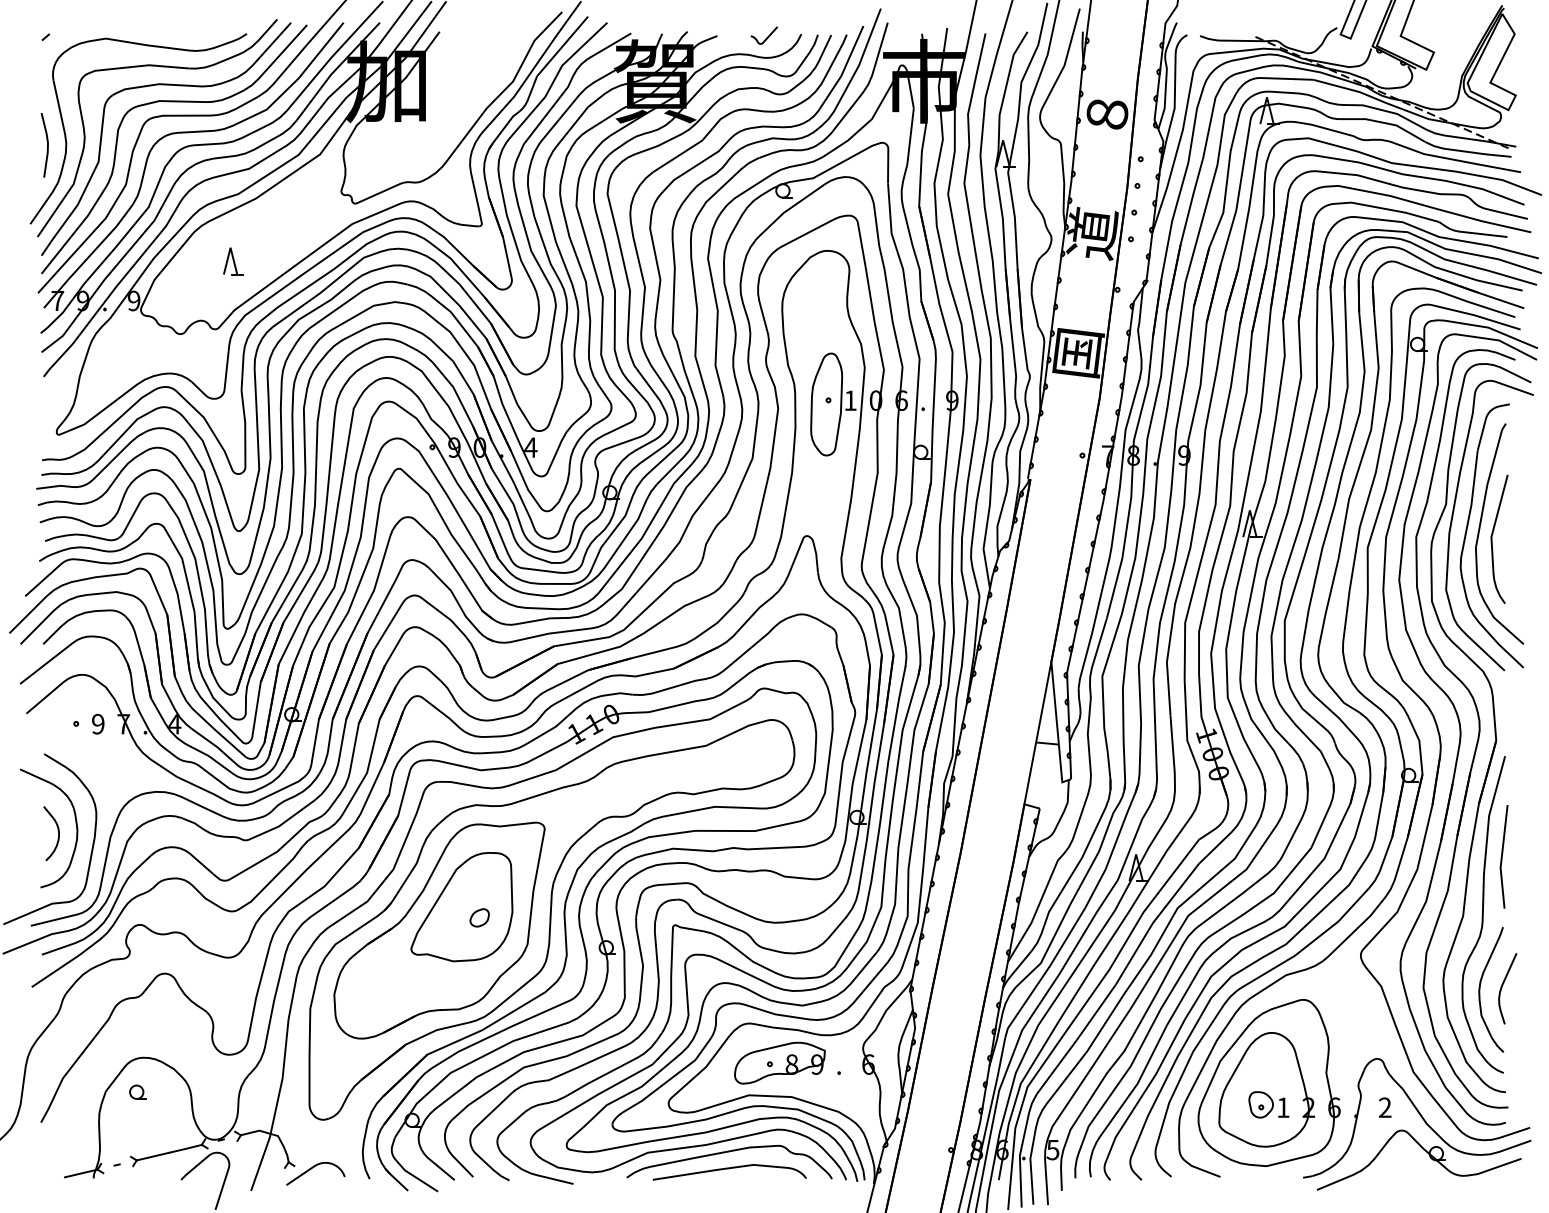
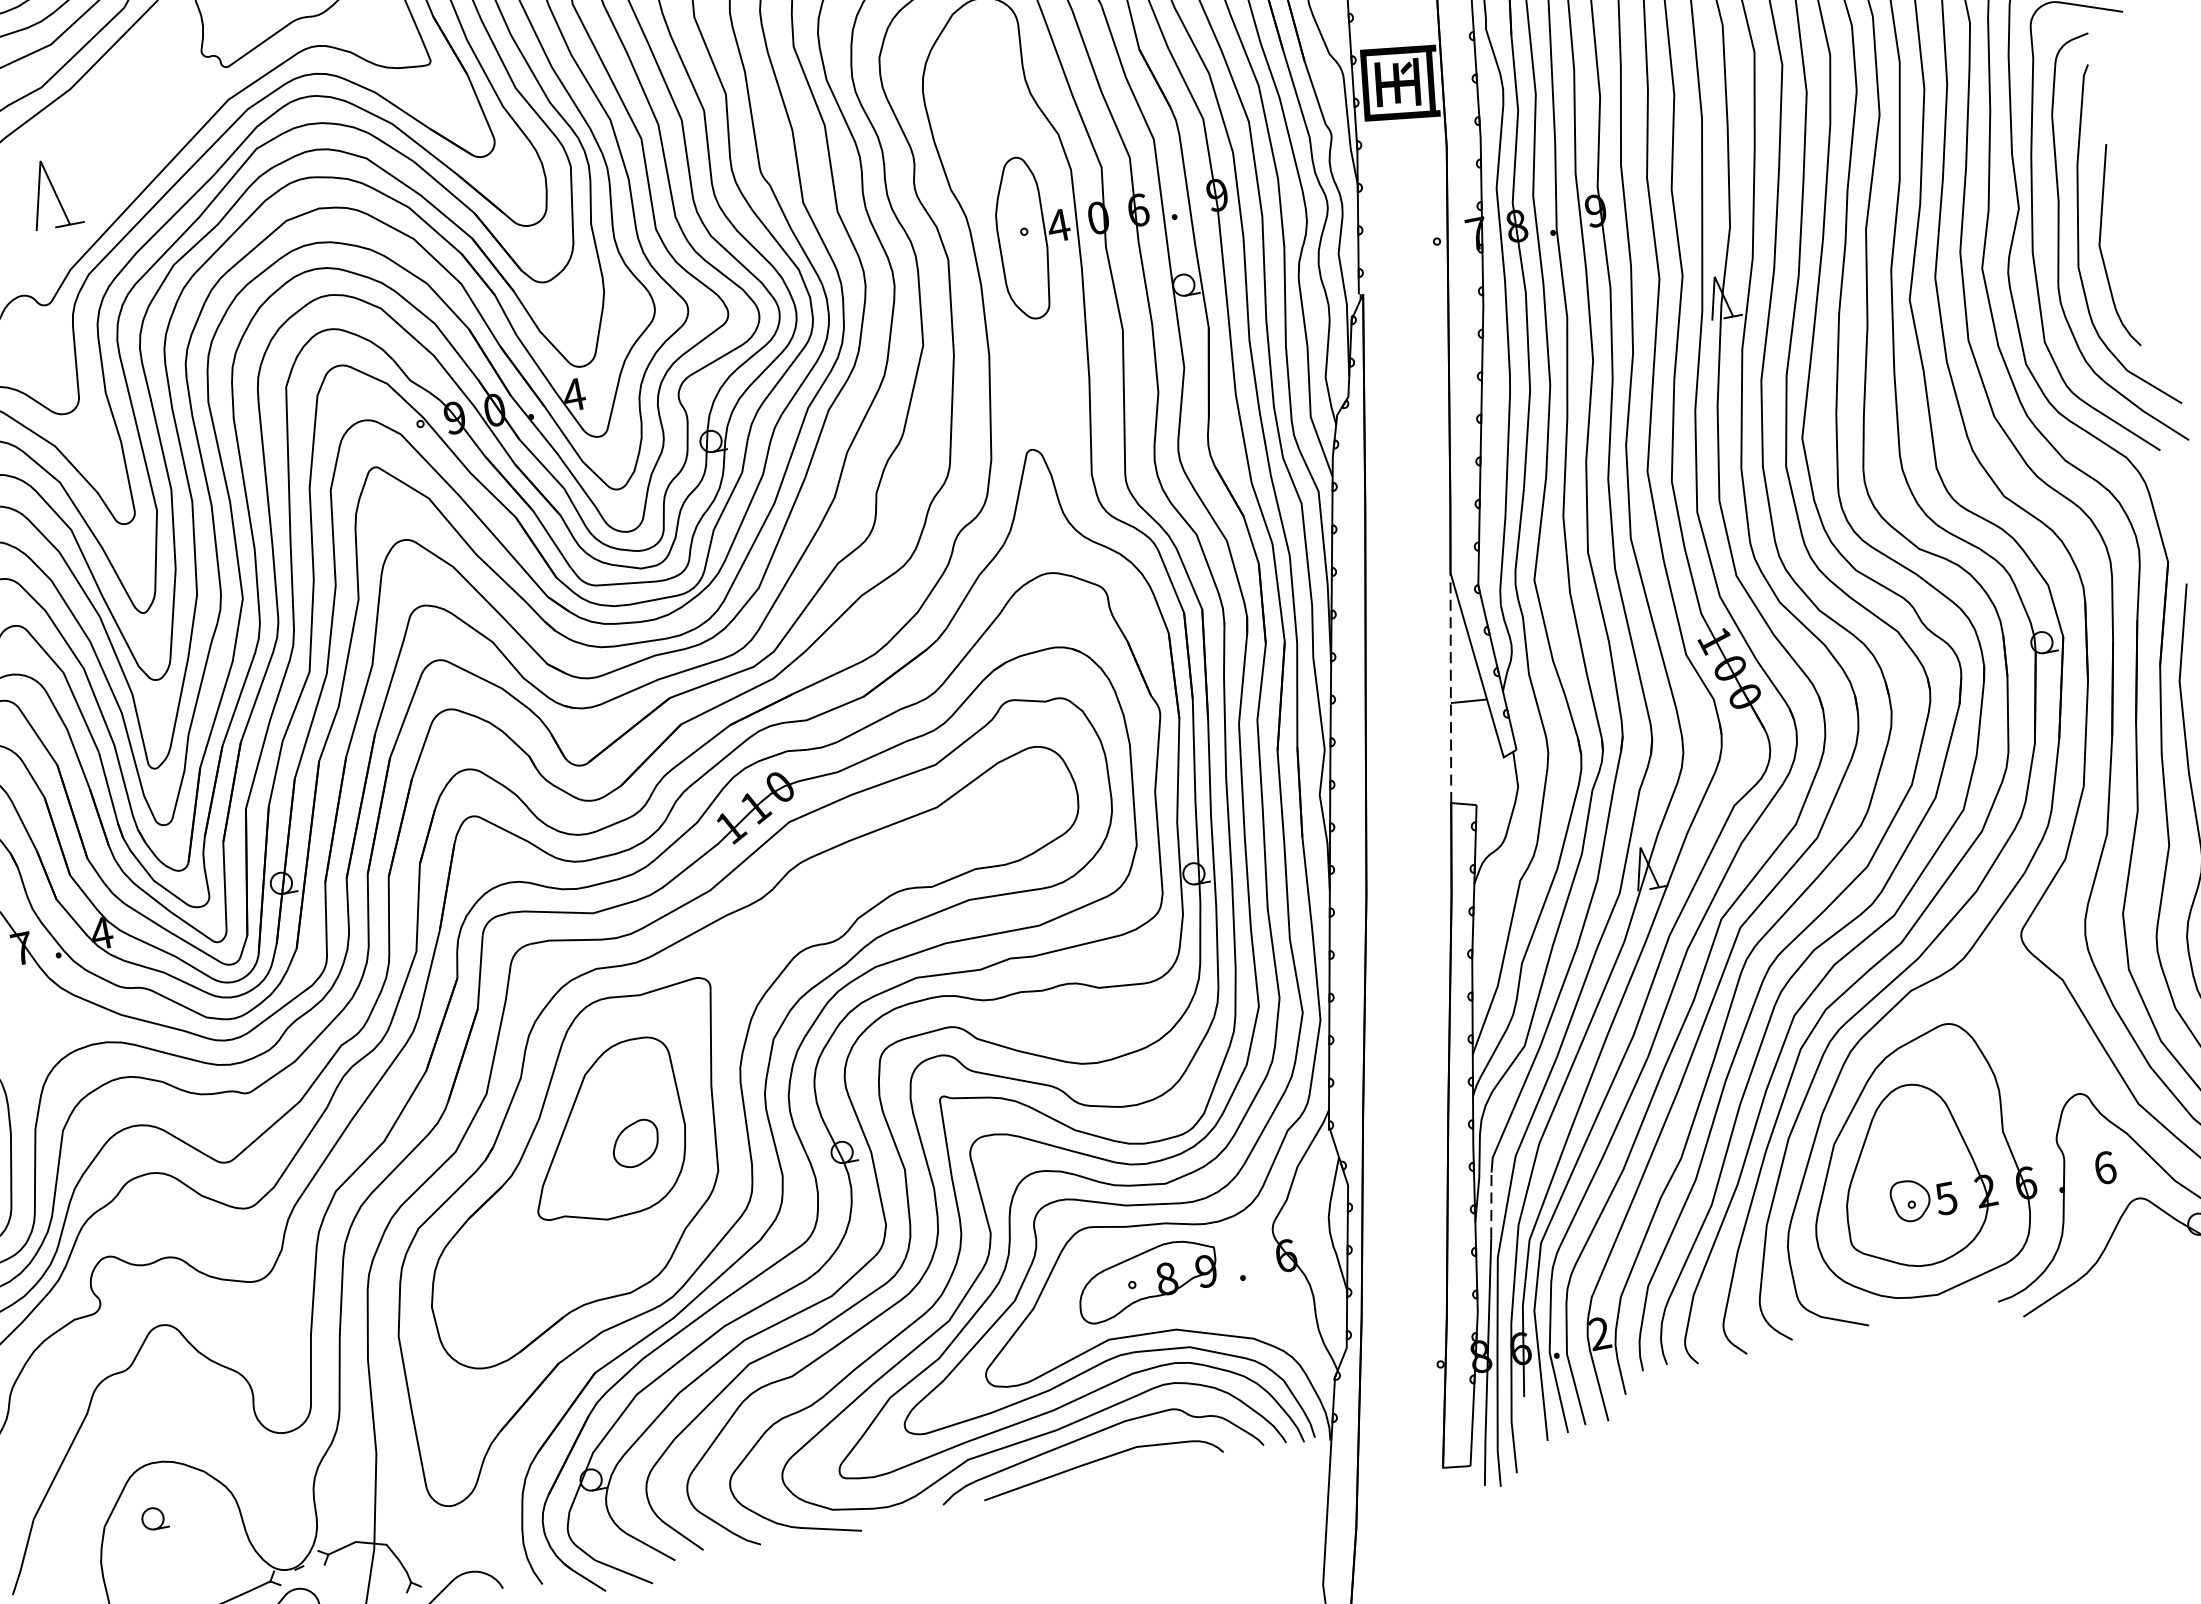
part: (233, 261) -> (54, 193), size x1.6
text: (850, 400) -> (1058, 225), 1 -> 4
line: (1037, 732) -> (1450, 687), solid -> dashed
part: (479, 917) -> (635, 1143), size x1.6
line: (1001, 1057) -> (1491, 1204), solid -> dashed
text: (1282, 1107) -> (1944, 1198), 1 -> 5
text: (1385, 1107) -> (2105, 1167), 2 -> 6
text: (1052, 1149) -> (1598, 1333), 5 -> 2

